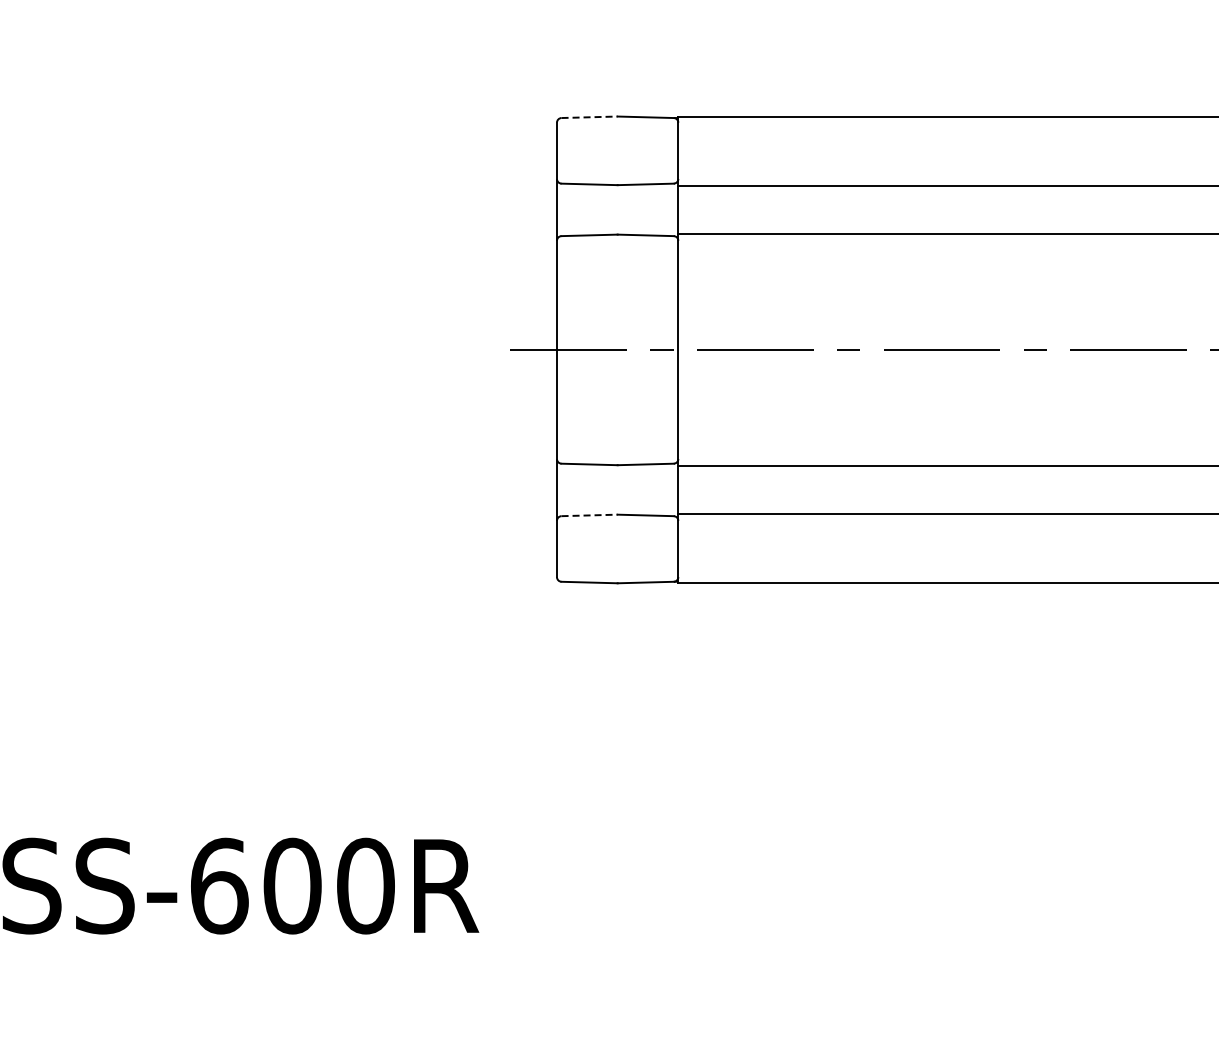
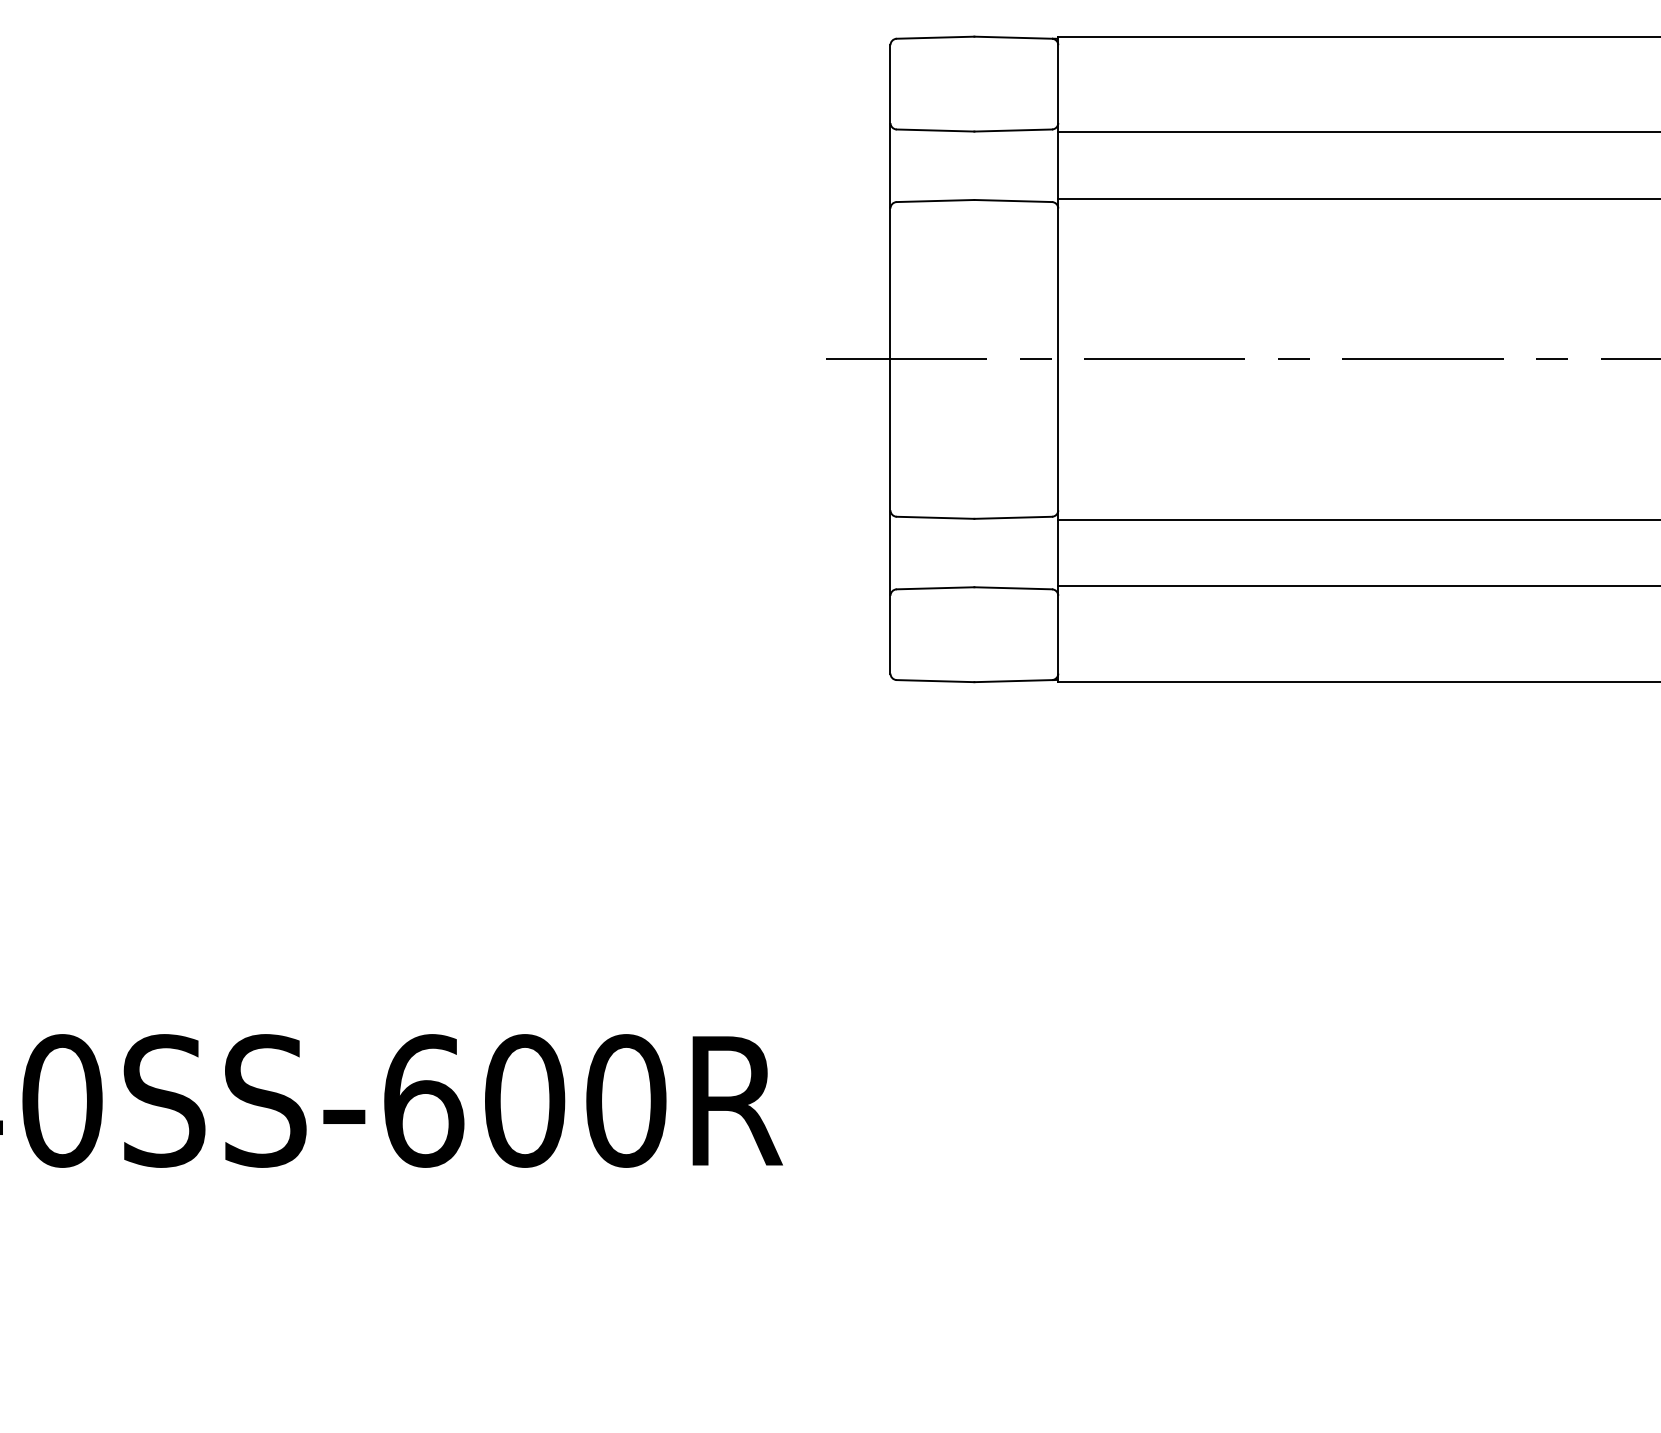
line: (590, 117) -> (936, 38), dashed -> solid
line: (590, 515) -> (936, 588), dashed -> solid

